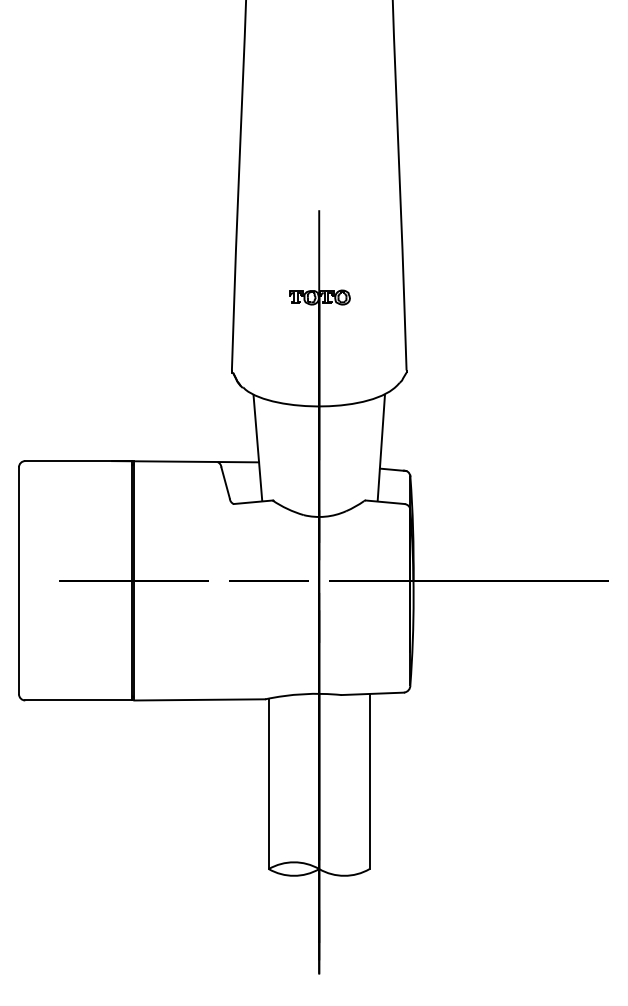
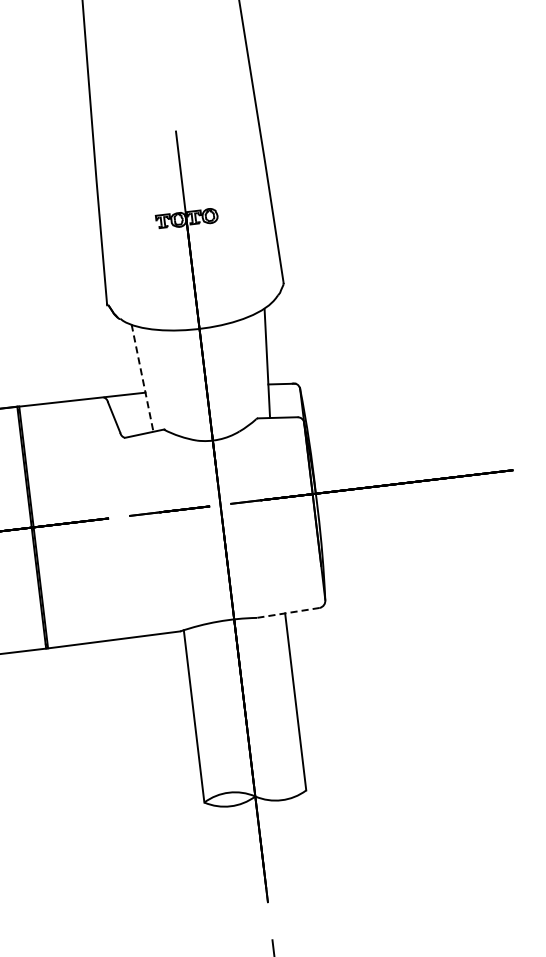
line: (257, 447) -> (142, 377), solid -> dashed
line: (372, 693) -> (287, 612), solid -> dashed

